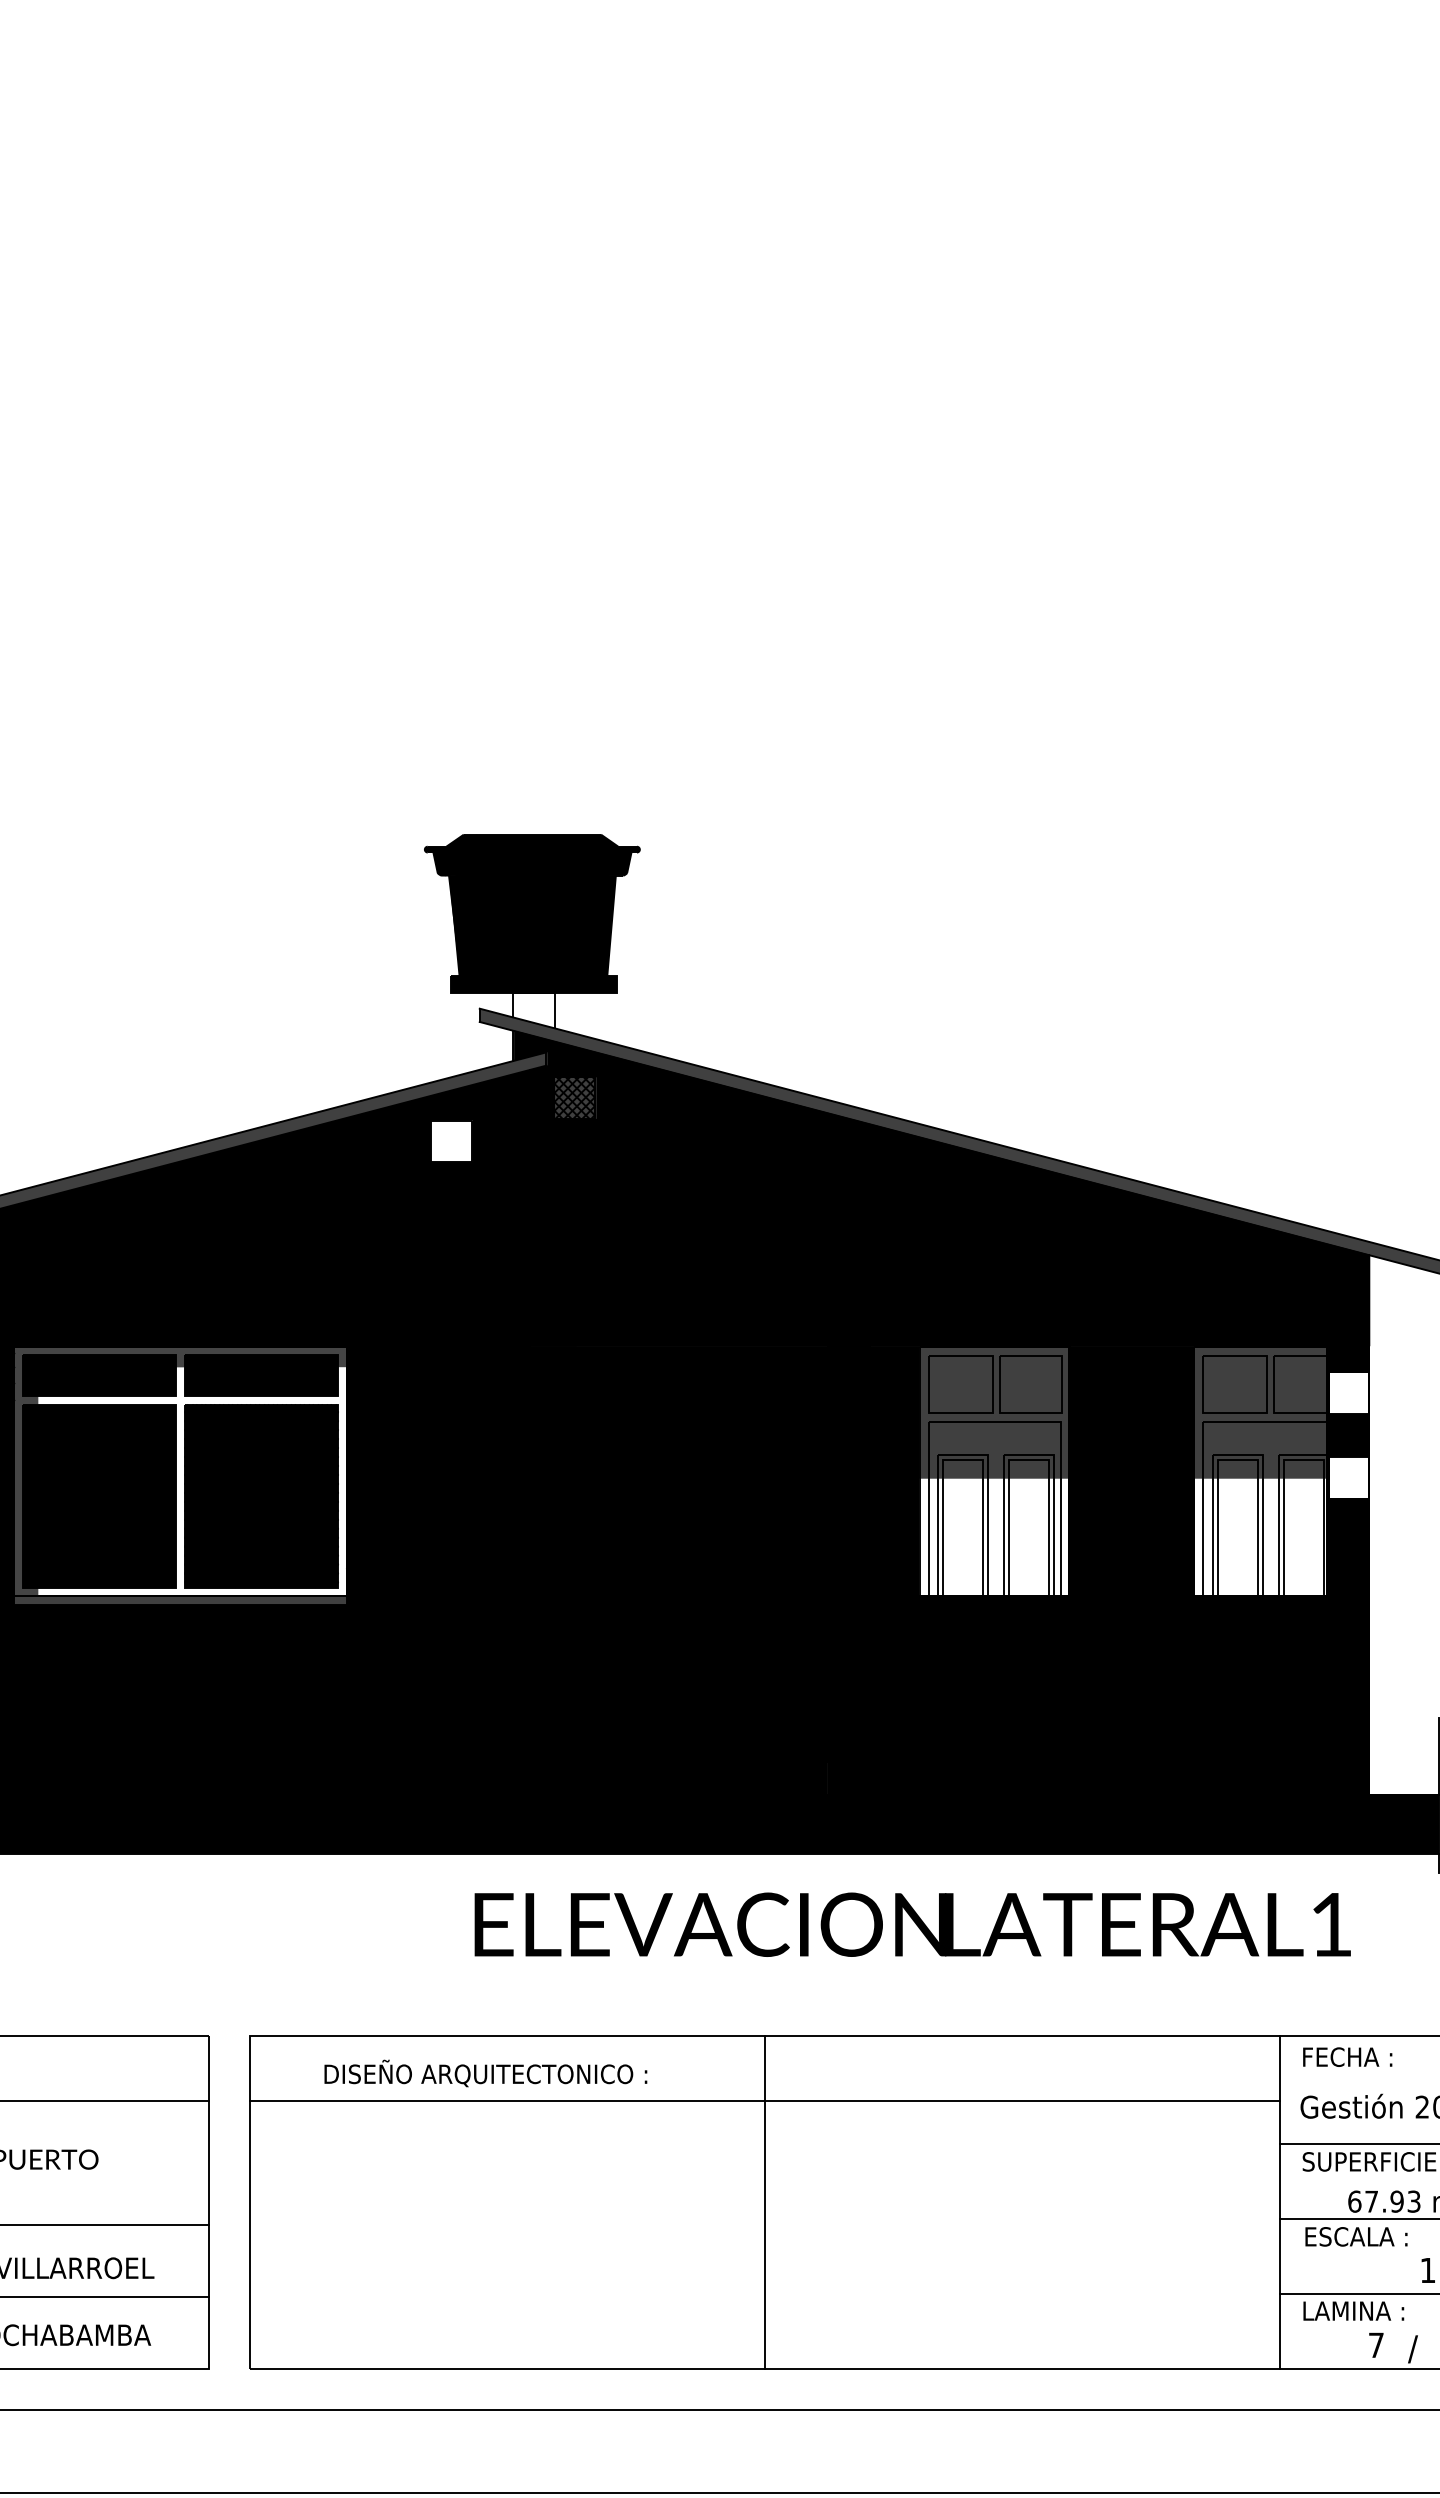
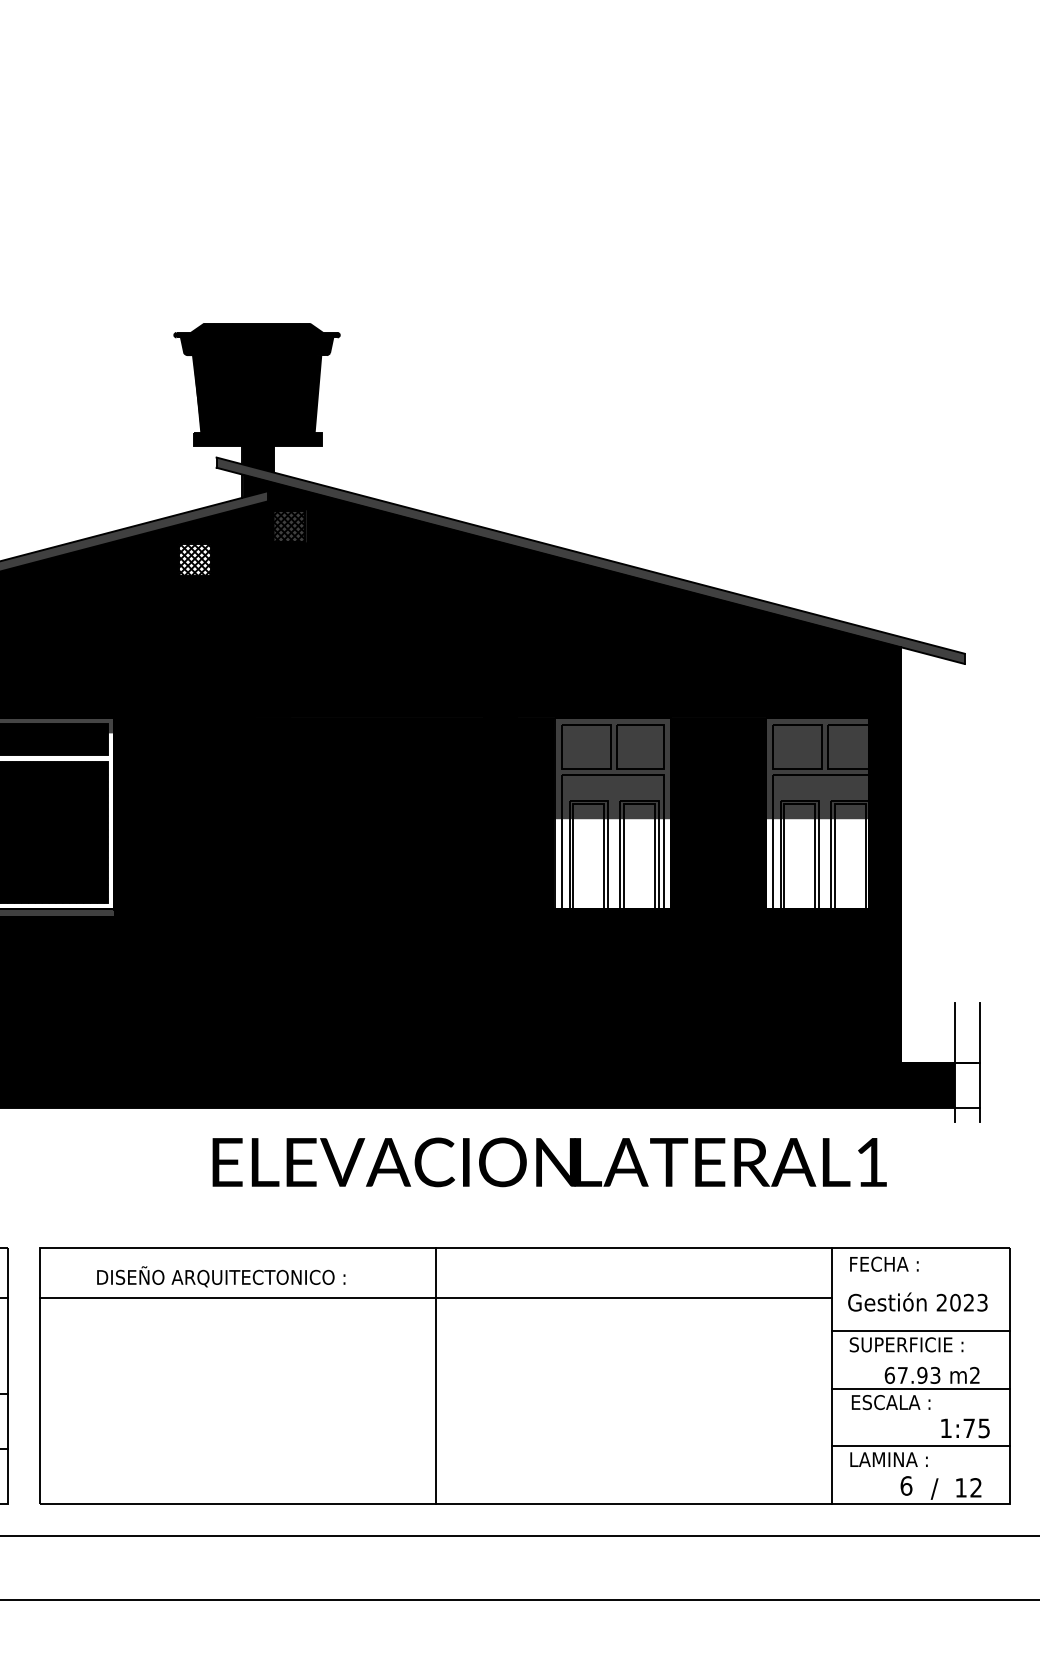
fill: (533, 1010) -> (257, 458), added
hatch: (451, 1141) -> (194, 559), added
fill: (1347, 1392) -> (884, 752), added
fill: (1347, 1477) -> (884, 818), added
text: (1376, 2345) -> (906, 1486), 7 -> 6

